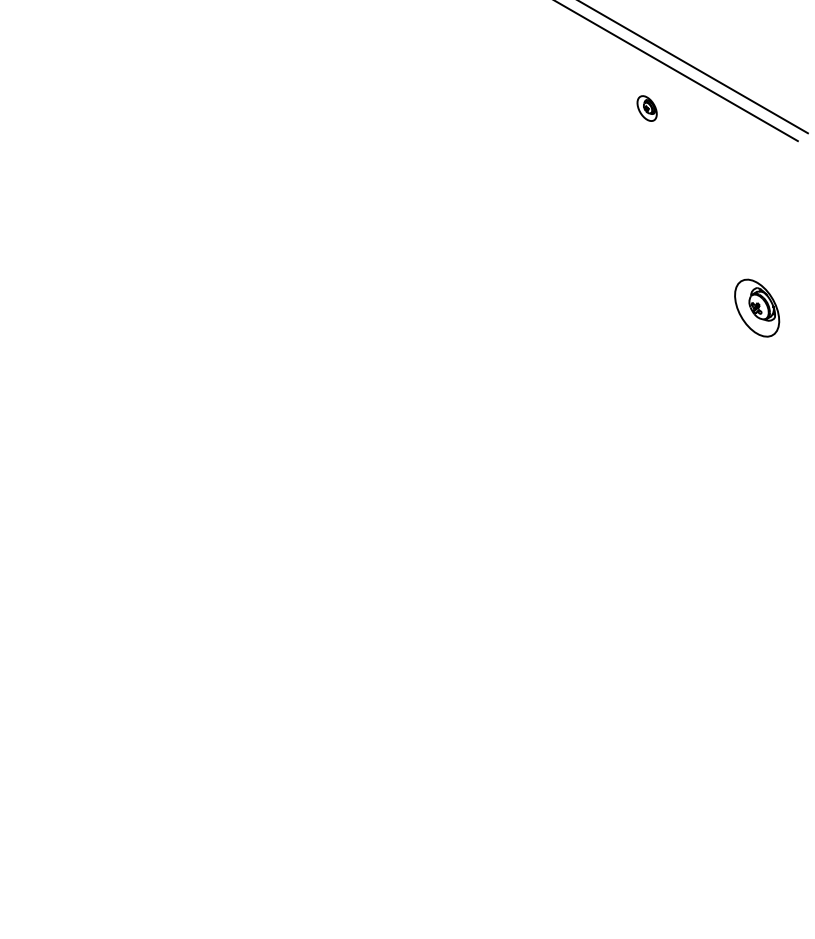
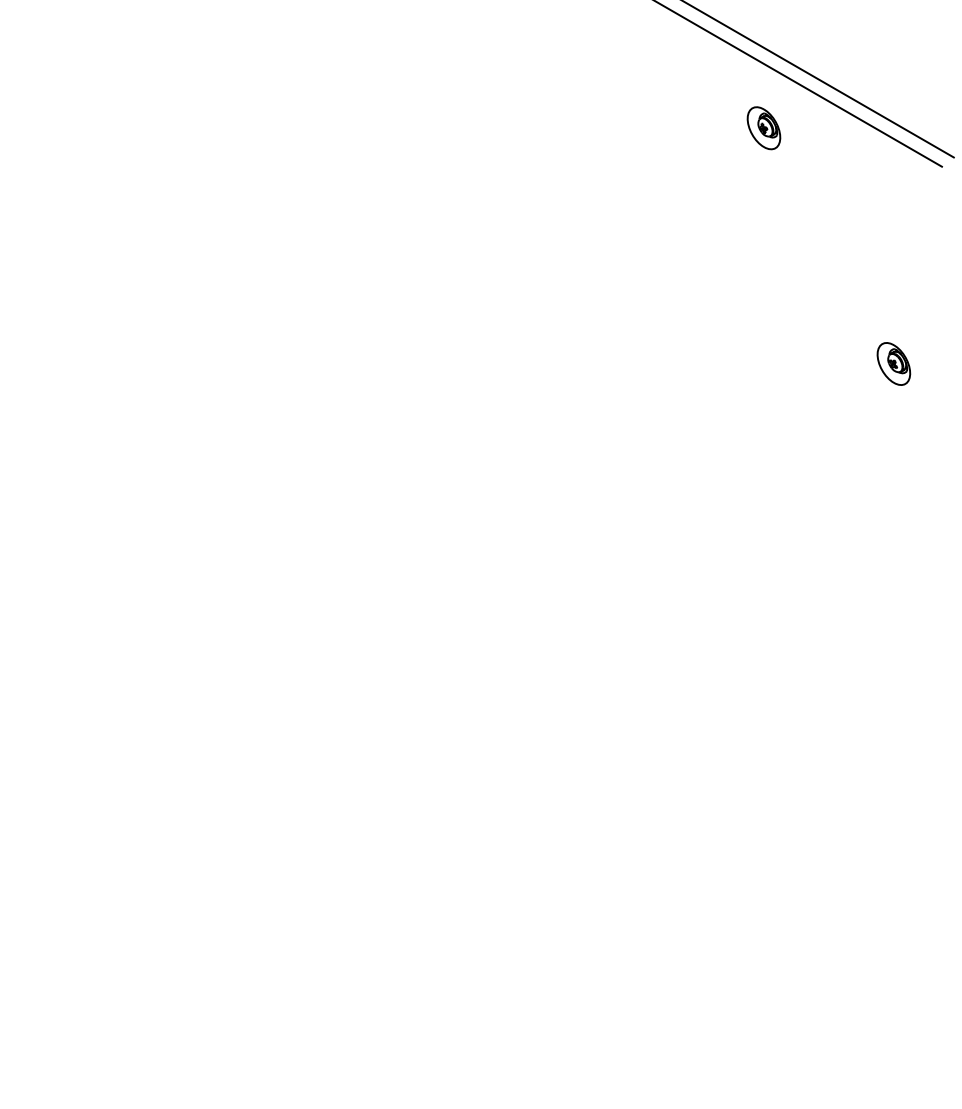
part: (646, 108) -> (763, 128), size x1.43
part: (756, 307) -> (893, 363), size x0.62

